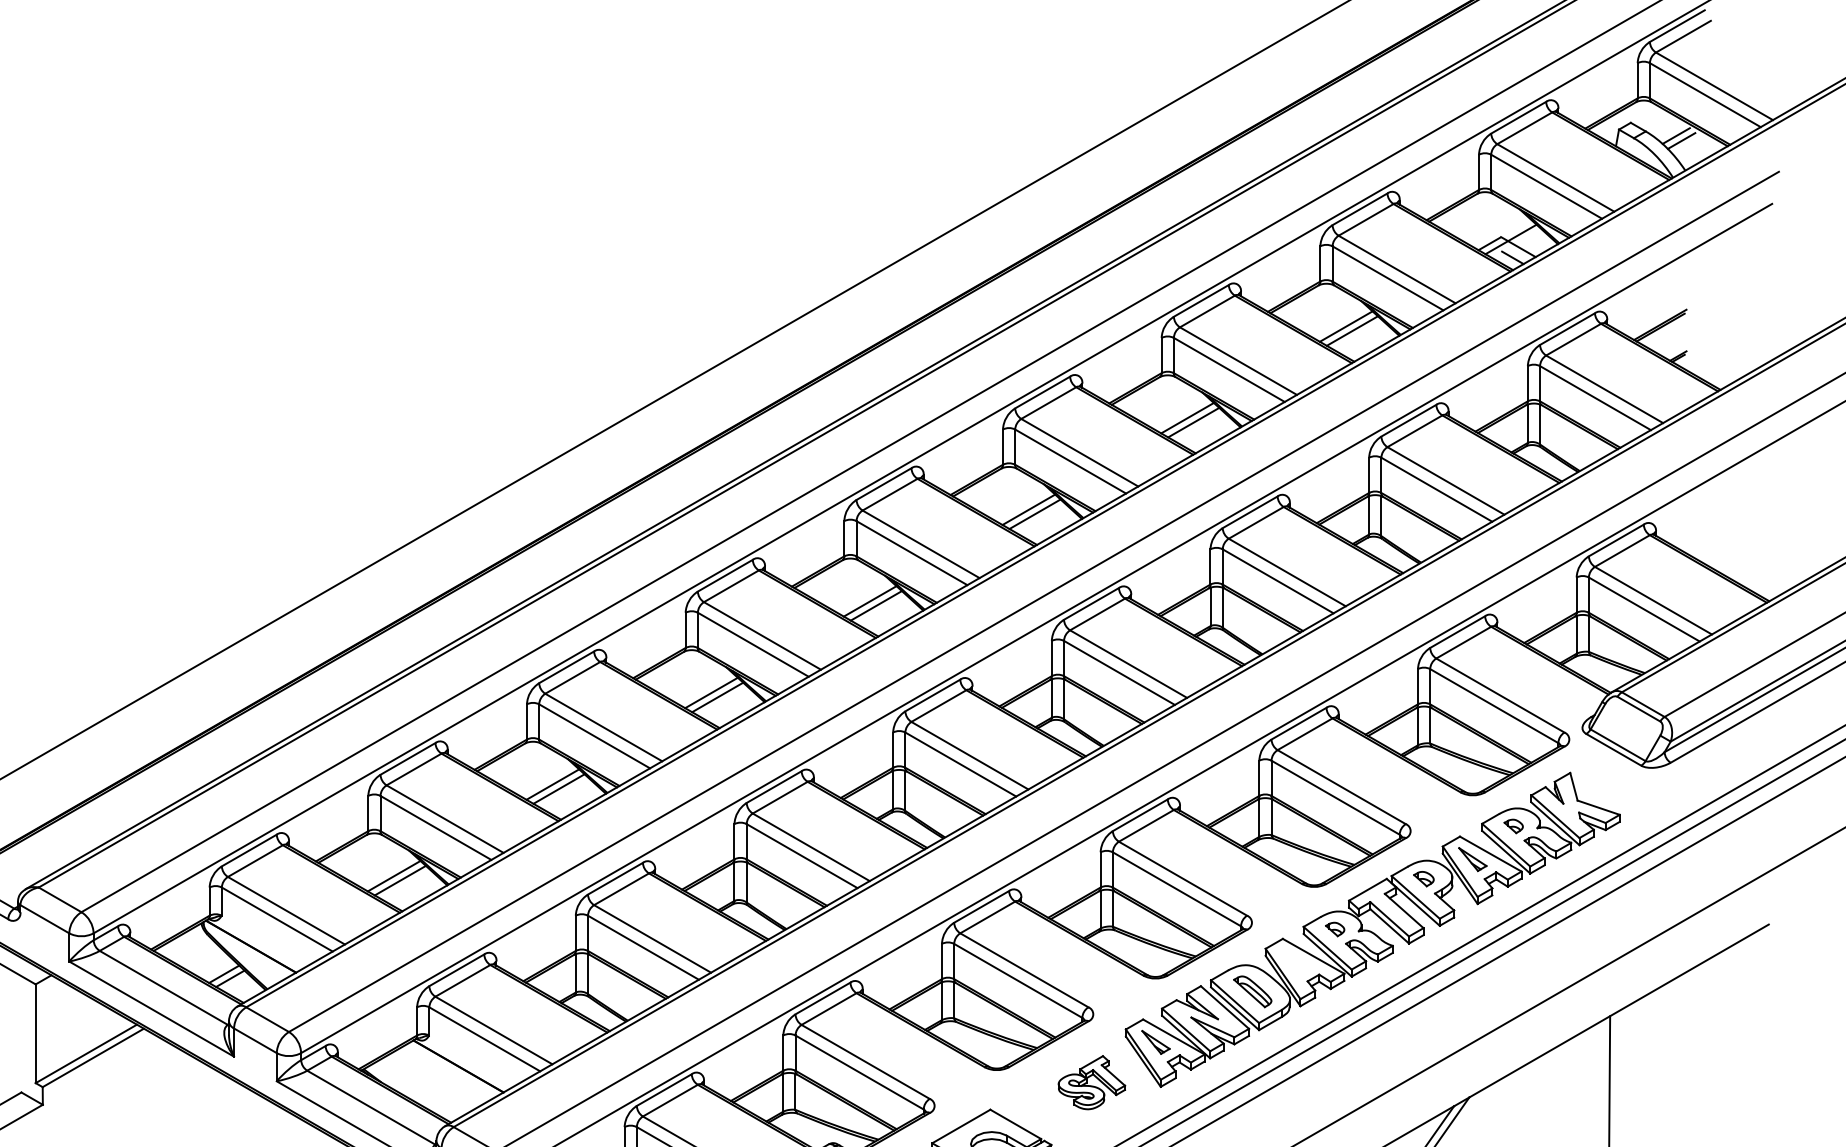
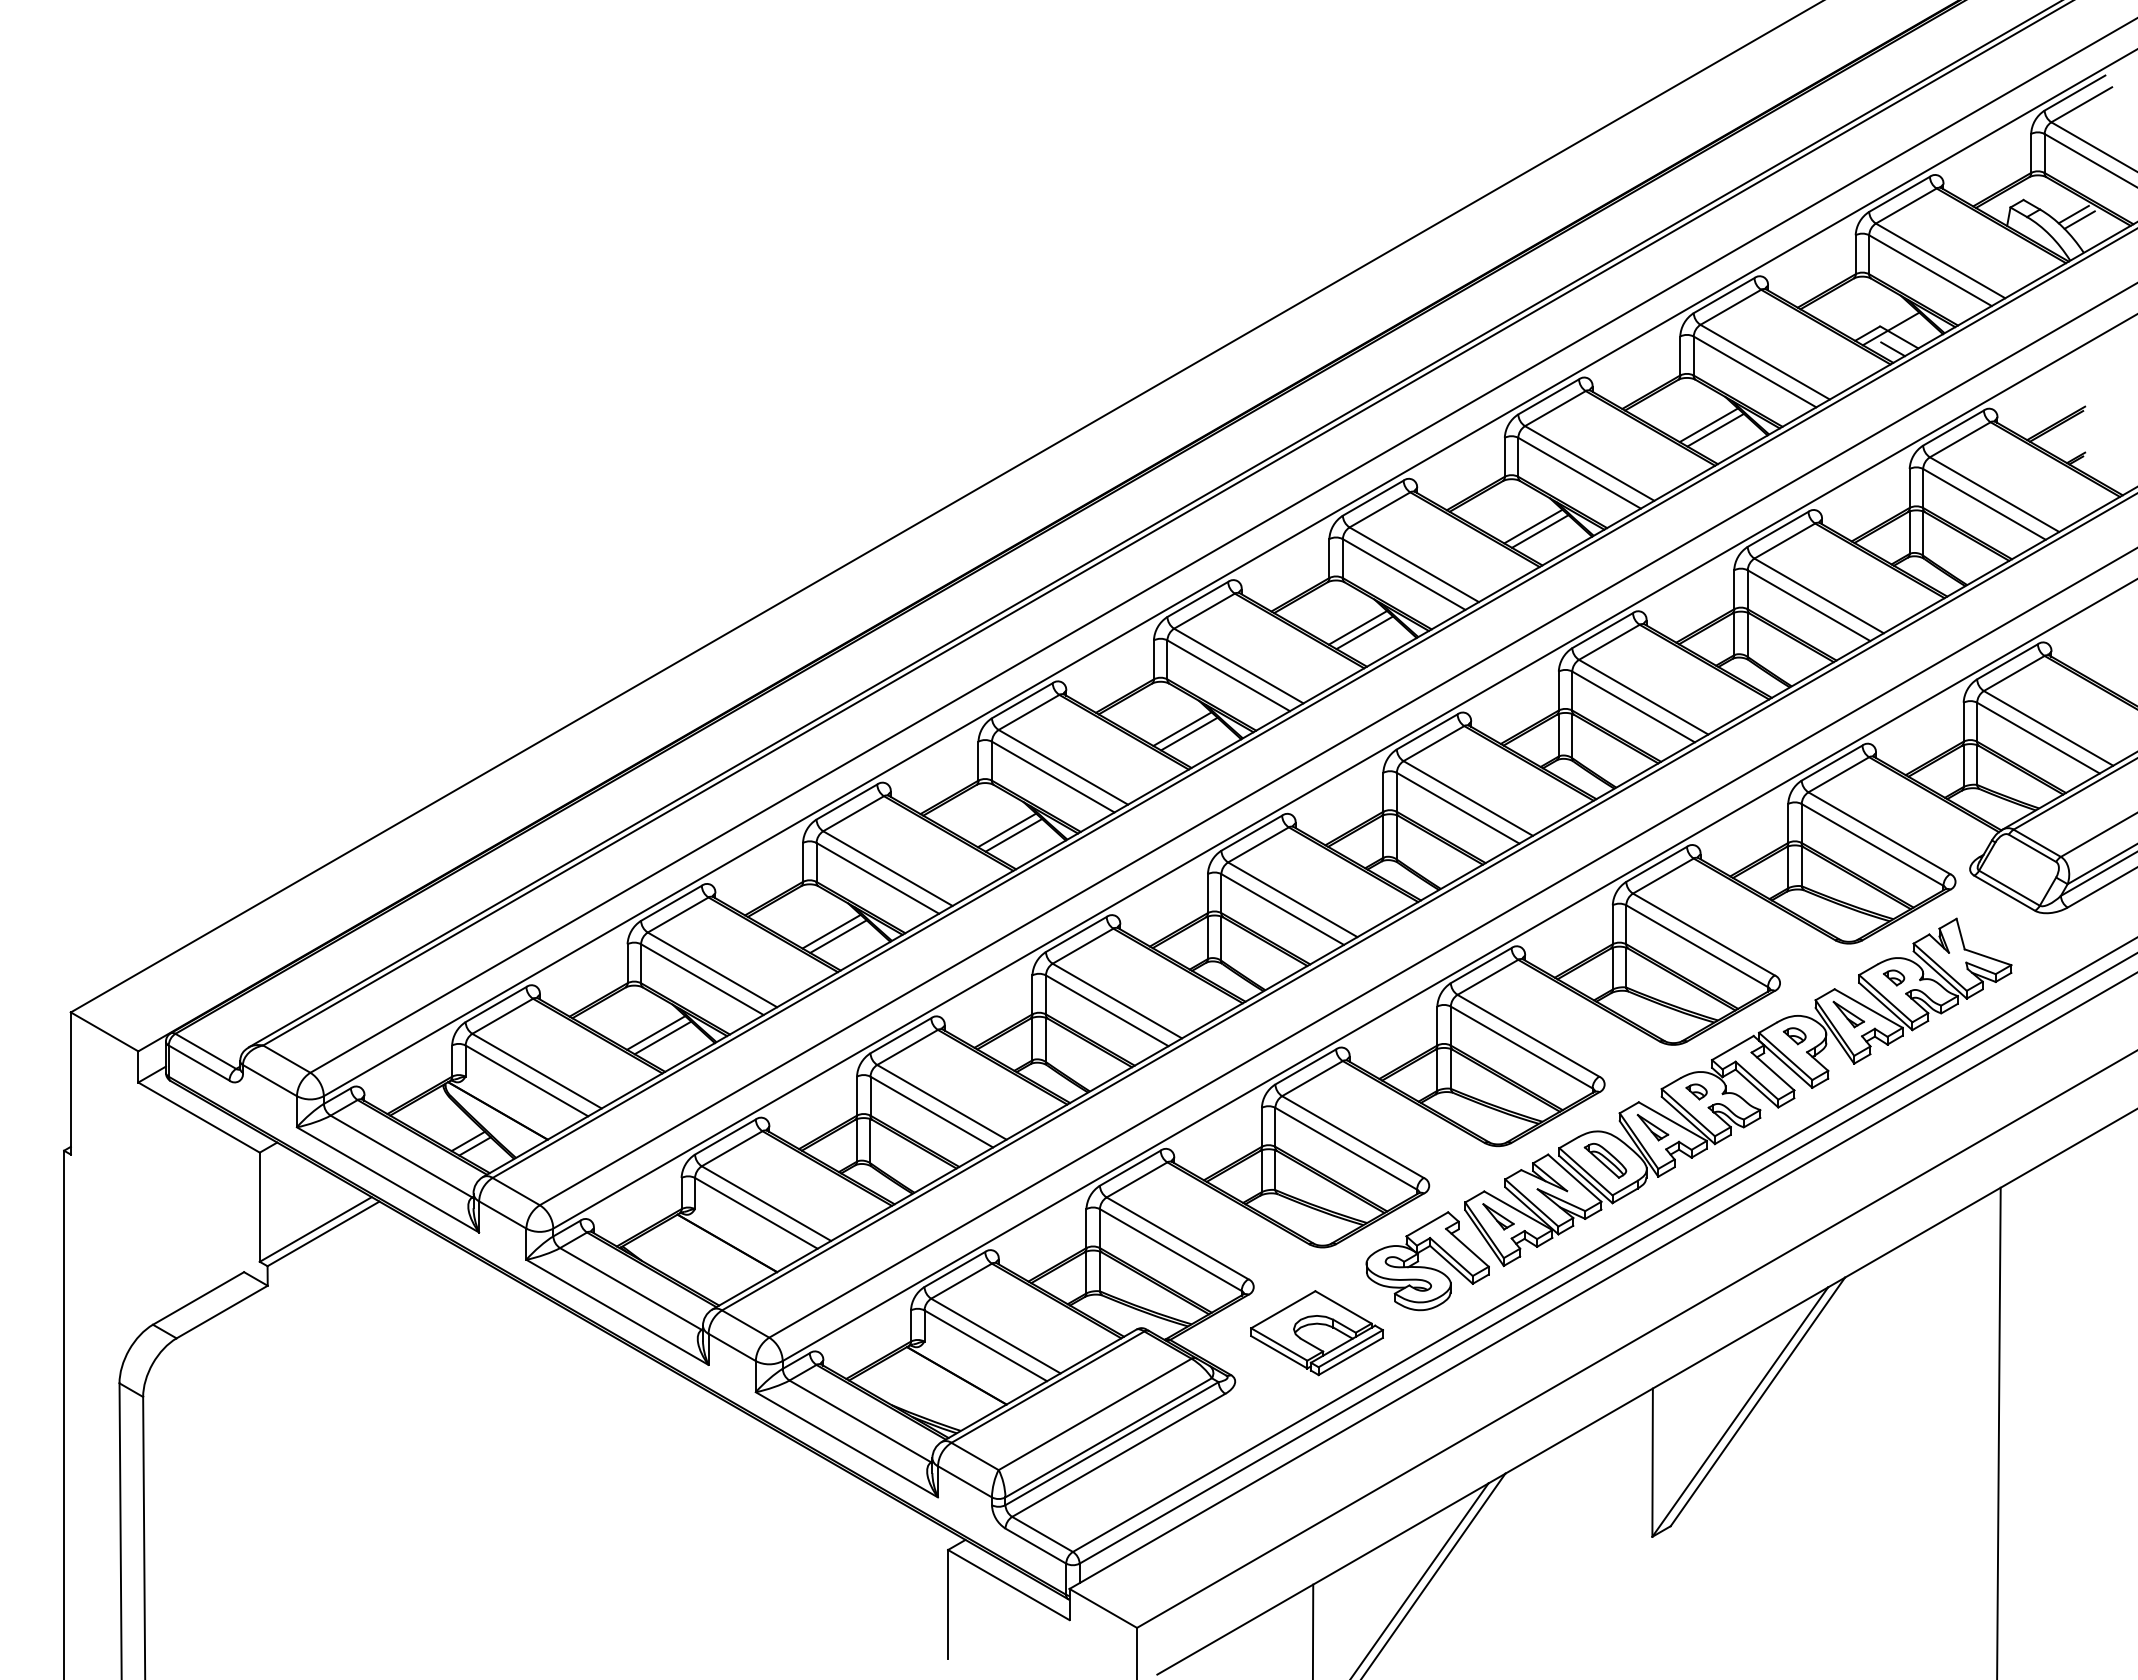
part: (1295, 961) -> (1652, 1127), added
part: (1091, 1082) -> (1427, 1261), size x1.67

